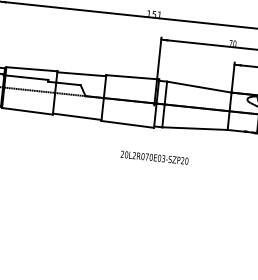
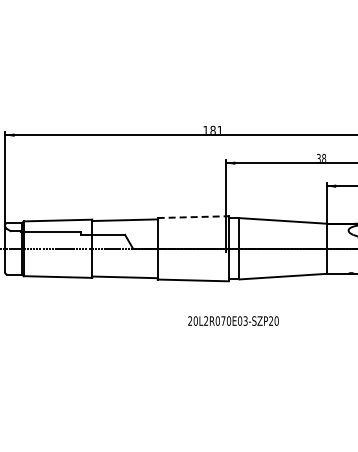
text: (154, 13) -> (212, 129), 151 -> 181
text: (232, 42) -> (321, 157), 70 -> 38
line: (132, 77) -> (193, 217), solid -> dashed

